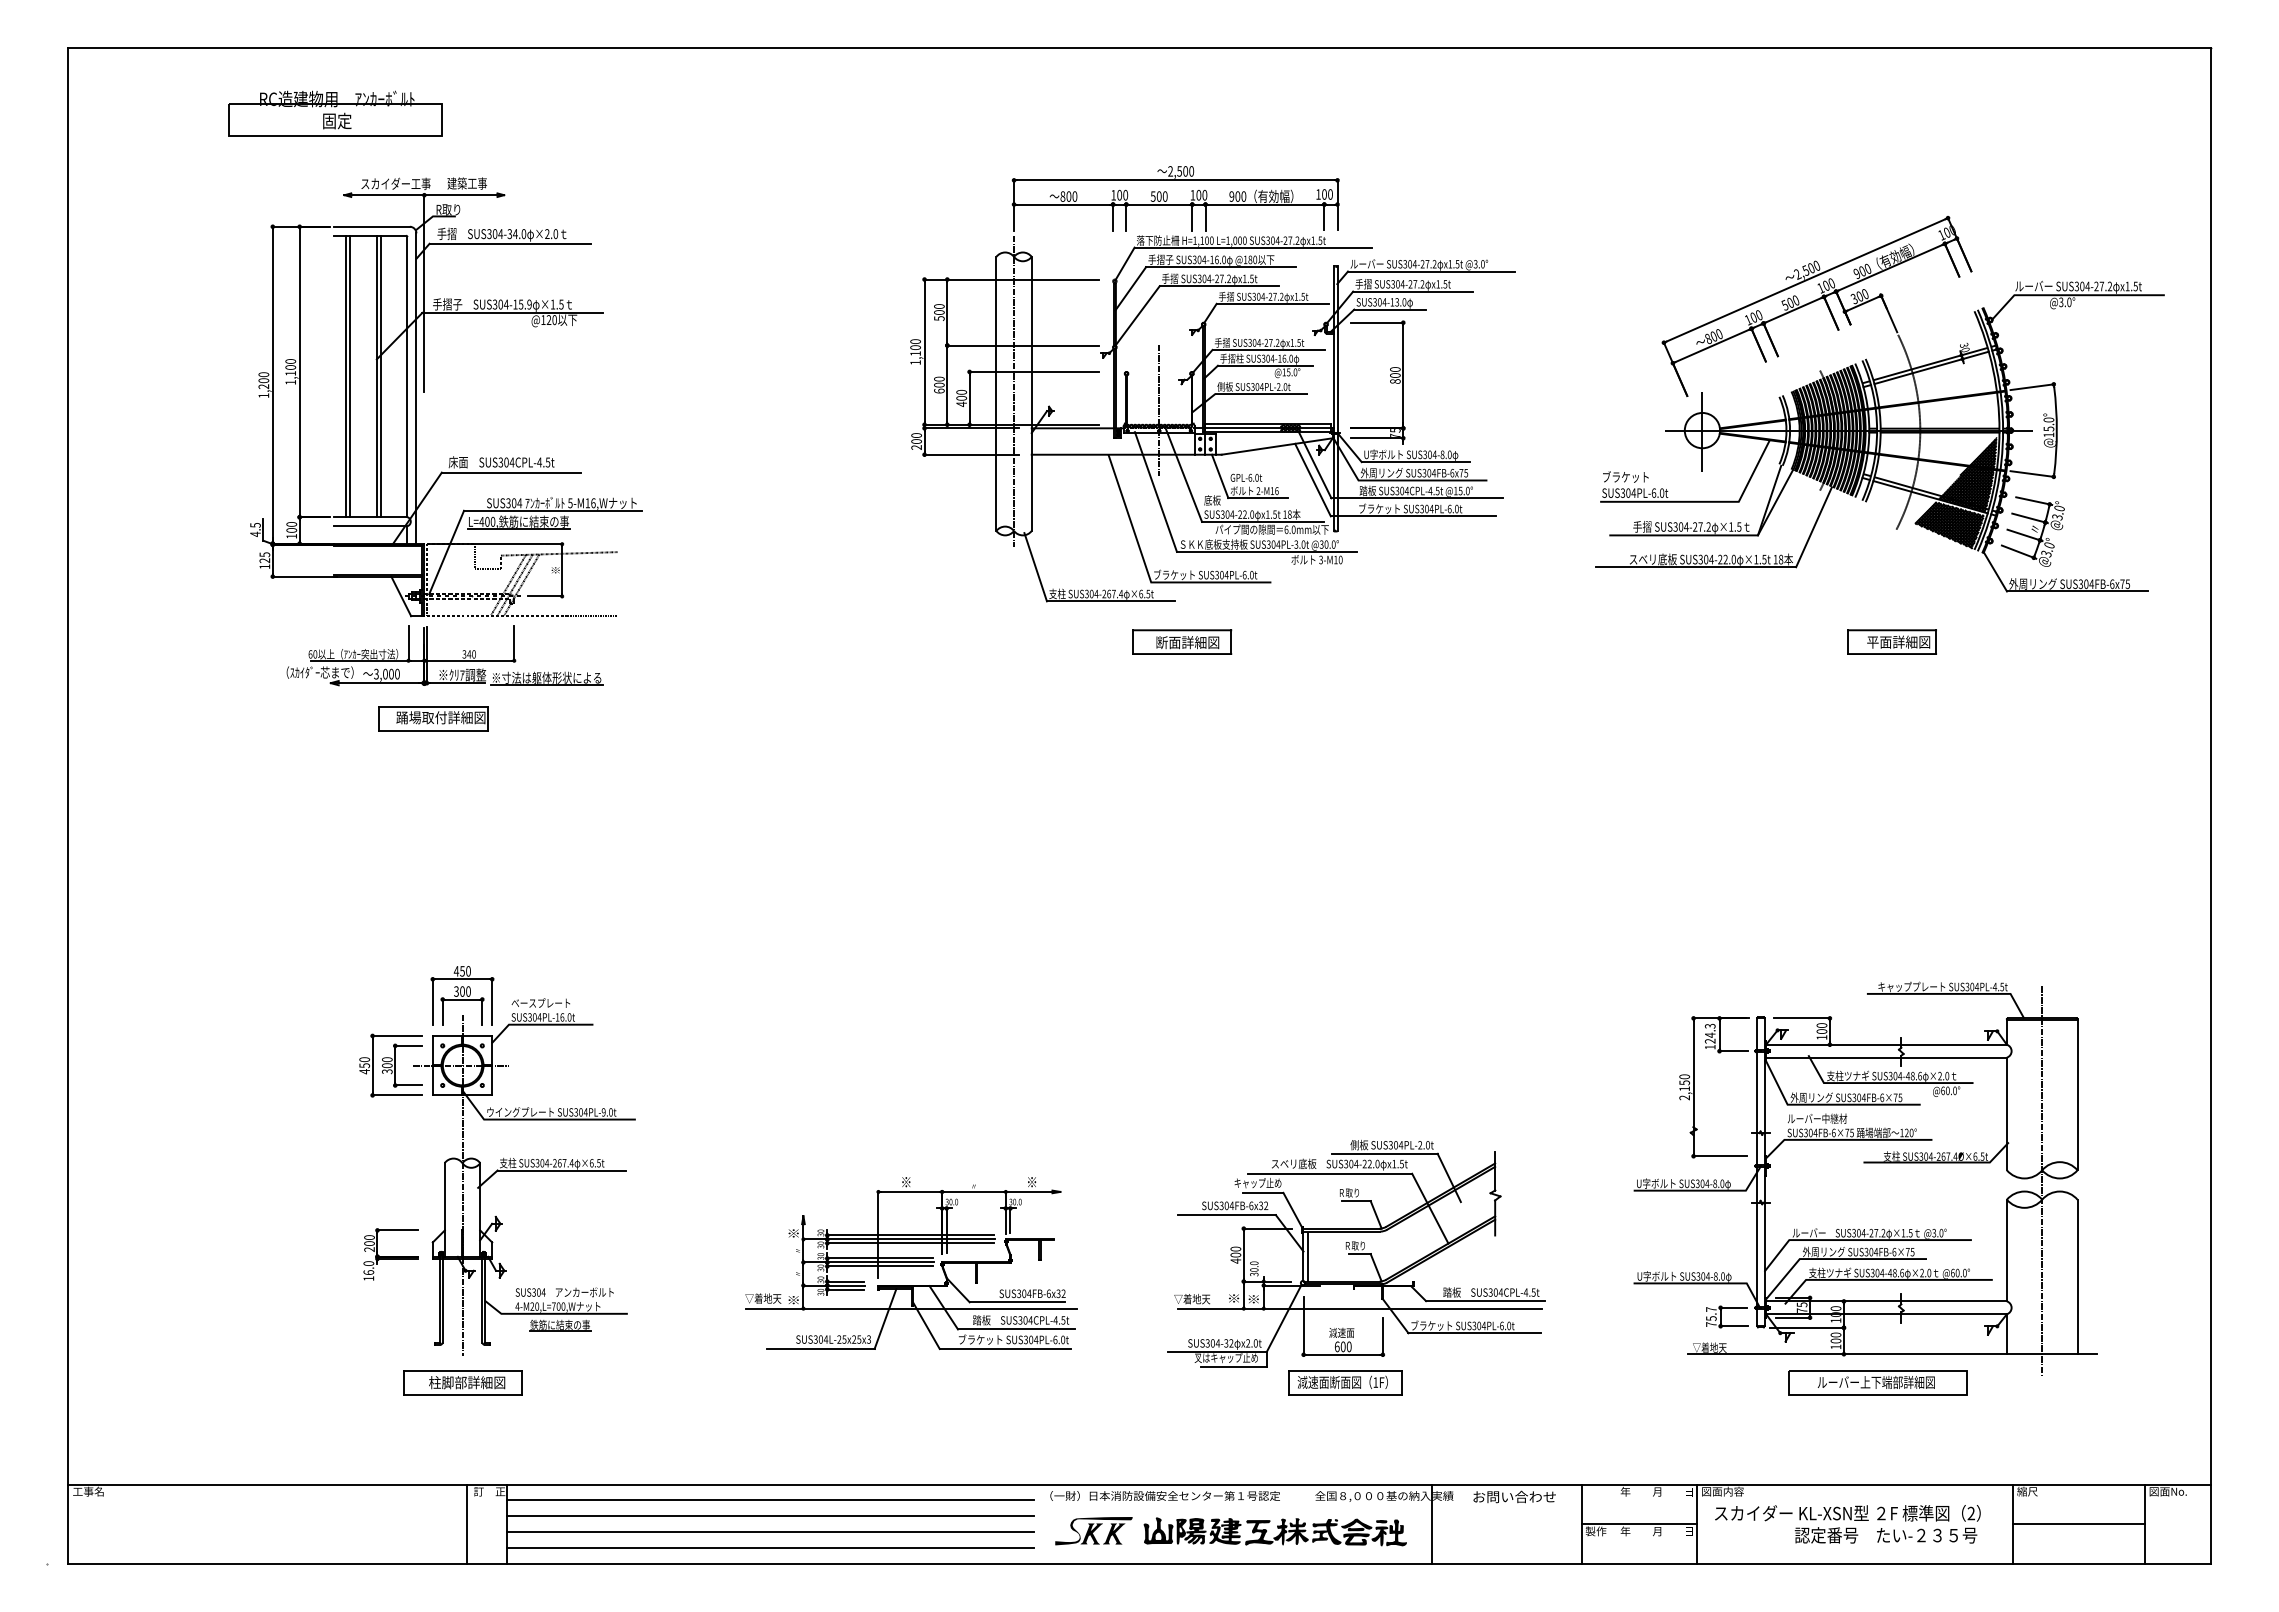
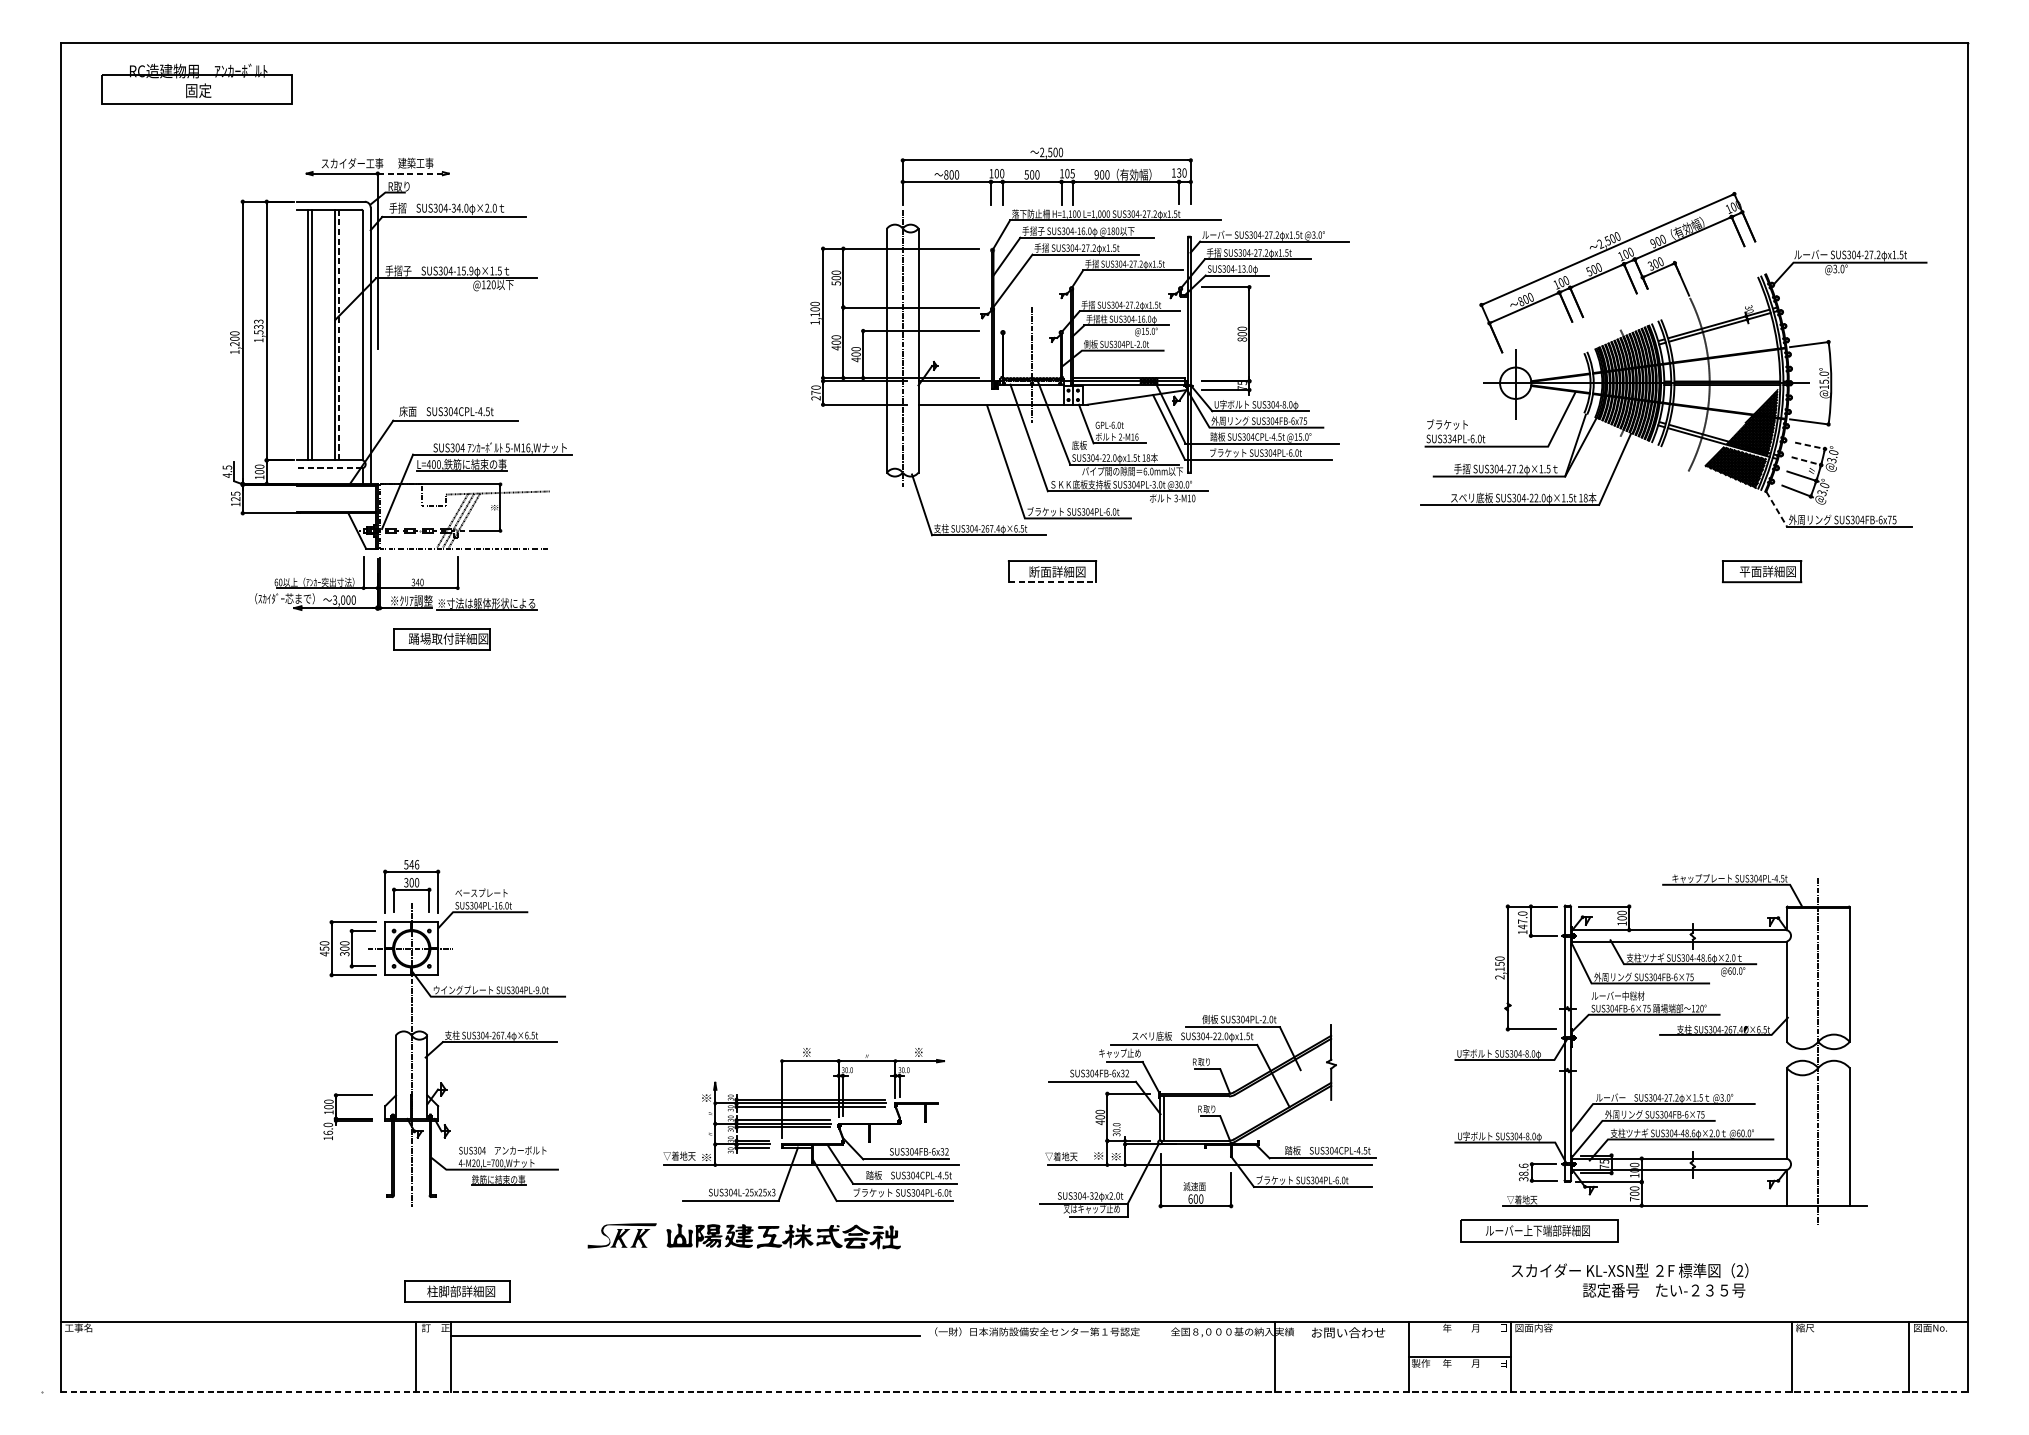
part: (335, 113) -> (197, 83), moved
text: (1204, 194) -> (1072, 173), 100 -> 105
text: (1324, 194) -> (1179, 173), 100 -> 130
line: (464, 195) -> (413, 173), solid -> dashed
text: (290, 367) -> (258, 327), 1,100 -> 1,533
line: (381, 376) -> (339, 335), solid -> dashed
text: (939, 390) -> (836, 347), 600 -> 400
text: (916, 441) -> (815, 392), 200 -> 270
text: (1628, 492) -> (1449, 438), SUS304PL-6.0t -> SUS334PL-6.0t
line: (2034, 501) -> (1811, 446), solid -> dashed
line: (2030, 518) -> (1807, 461), solid -> dashed
line: (370, 526) -> (329, 468), solid -> dashed
line: (1995, 571) -> (1776, 508), solid -> dashed
part: (1891, 641) -> (1761, 571), moved
line: (1182, 654) -> (1052, 582), solid -> dashed
part: (433, 718) -> (441, 639), moved
text: (461, 971) -> (410, 864), 450 -> 546
text: (1709, 1033) -> (1522, 920), 124.3 -> 147.0
text: (369, 1249) -> (328, 1112), 200 -> 100
text: (1711, 1316) -> (1523, 1172), 75.7 -> 38.6
text: (1835, 1346) -> (1634, 1198), 100 -> 700
part: (462, 1382) -> (457, 1291), moved
part: (1345, 1382) -> (1197, 1230), removed
part: (1877, 1382) -> (1538, 1230), moved
line: (769, 1516) -> (685, 1350), removed
text: (1847, 1524) -> (1629, 1280), moved
line: (2078, 1524) -> (1850, 1357), removed
part: (1230, 1531) -> (743, 1236), moved
line: (769, 1532) -> (685, 1364), removed
line: (769, 1547) -> (685, 1377), removed
line: (1139, 1563) -> (1014, 1391), solid -> dashed

